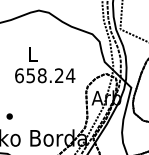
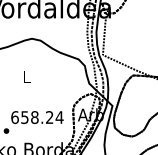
text: (45, 75) -> (37, 117), moved

